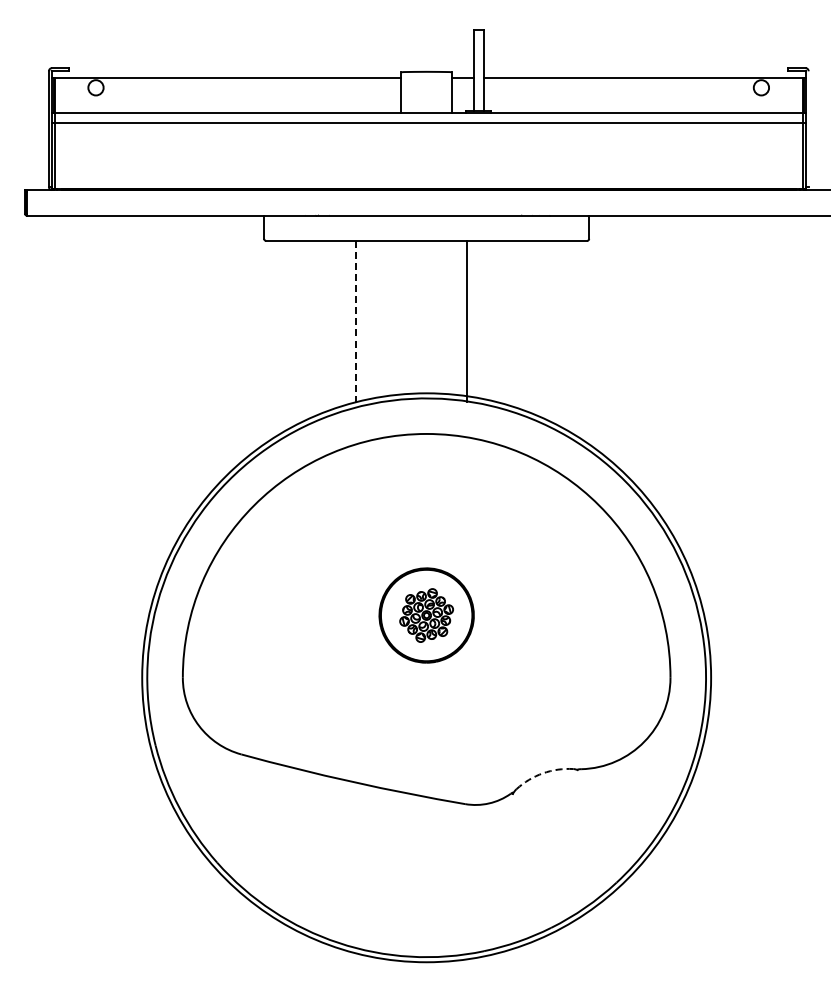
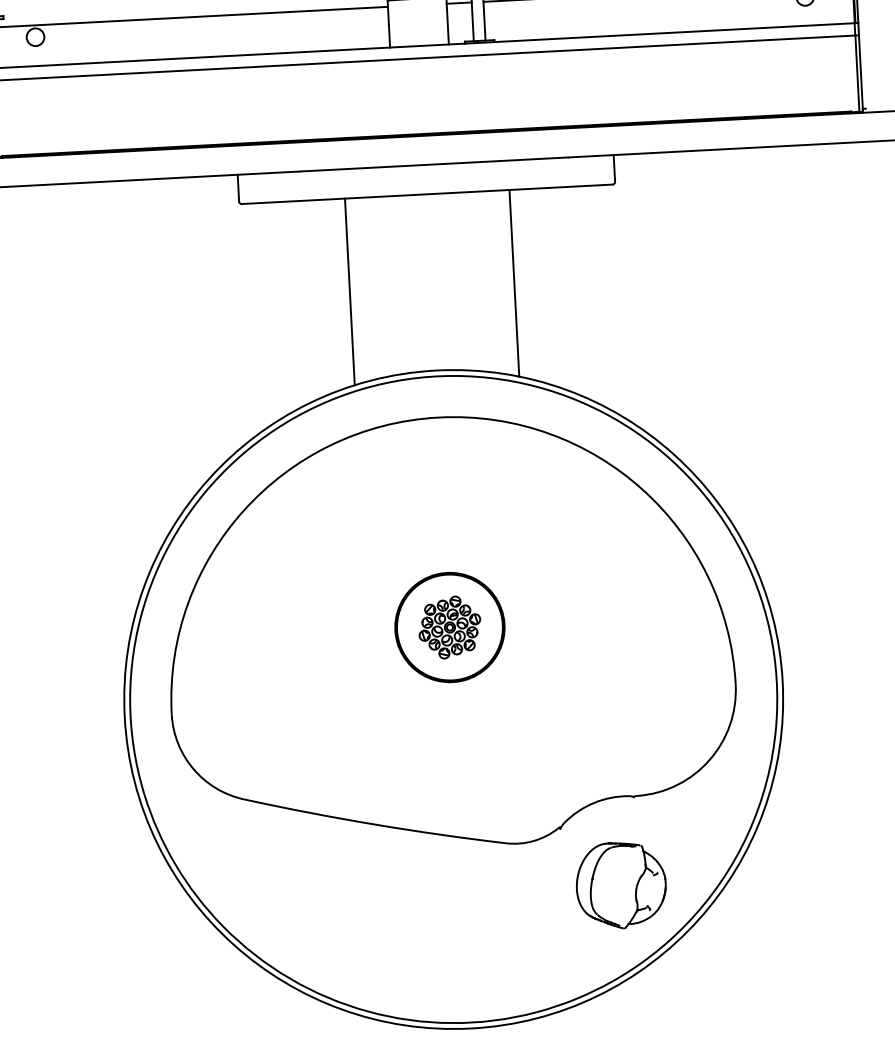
line: (355, 321) -> (349, 291), dashed -> solid
line: (466, 321) -> (514, 283), moved
arc: (543, 773) -> (594, 803), dashed -> solid
part: (562, 845) -> (620, 885), added

